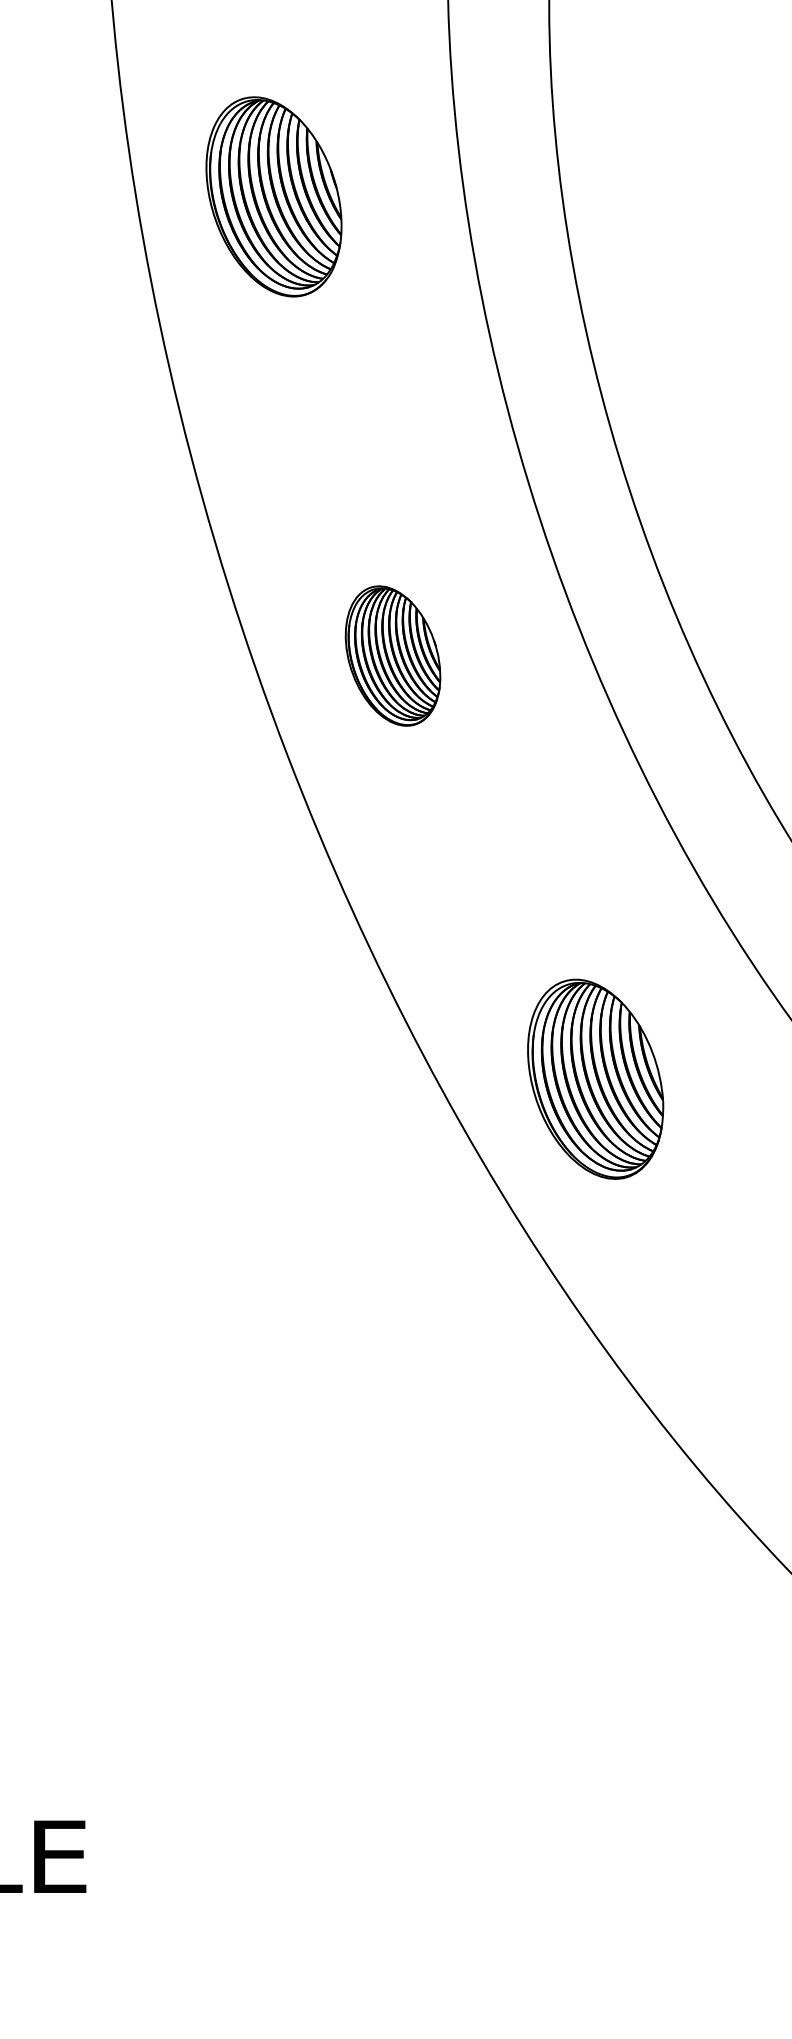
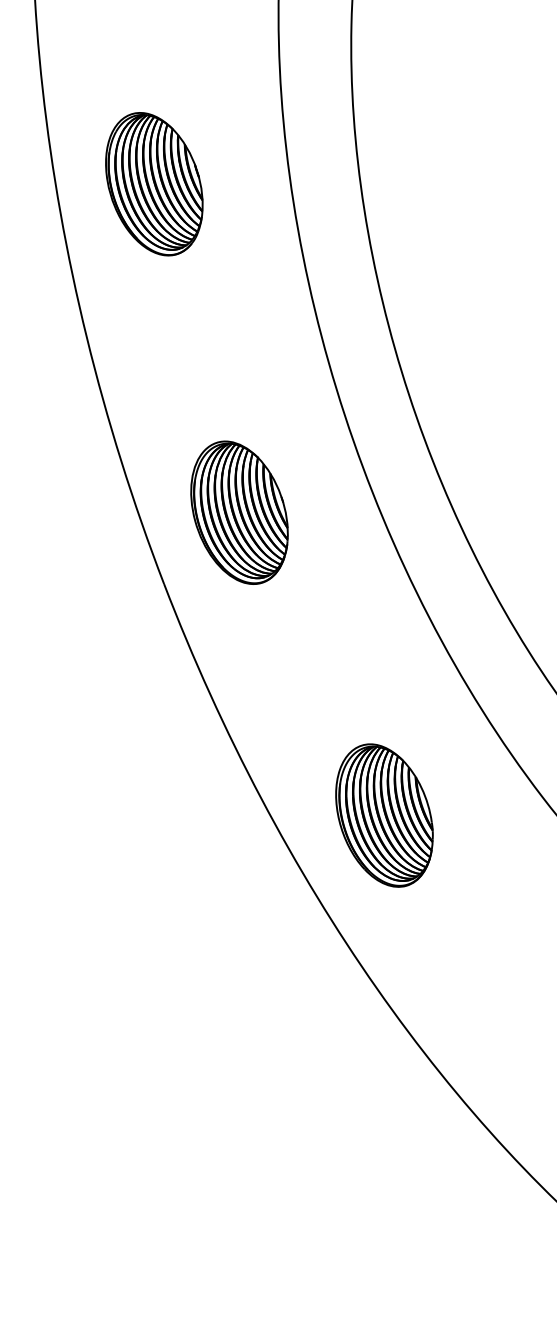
part: (392, 655) -> (239, 512), size x1.43

